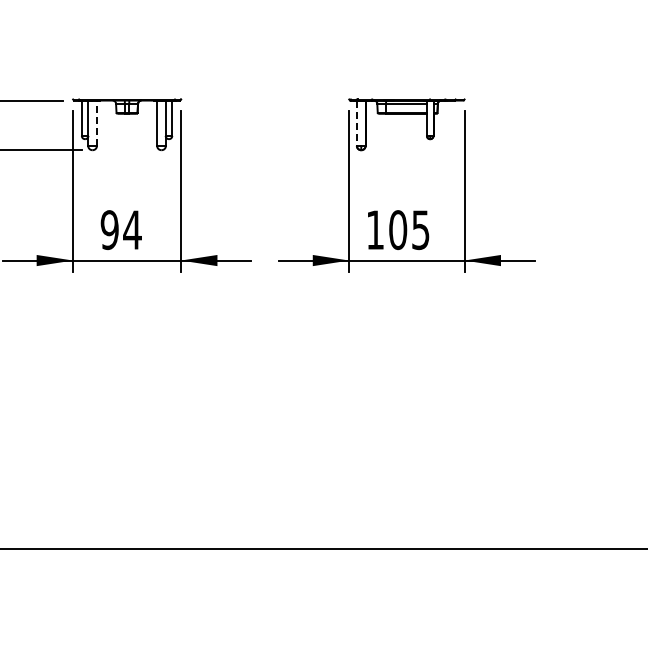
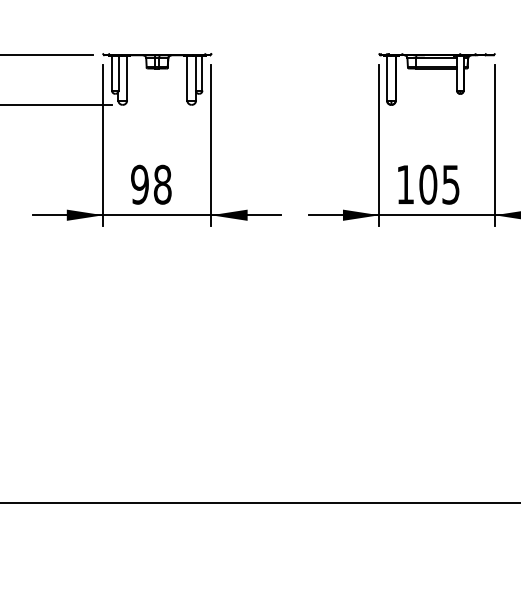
line: (97, 122) -> (127, 77), dashed -> solid
line: (356, 123) -> (386, 78), dashed -> solid
text: (132, 230) -> (162, 185), 94 -> 98

